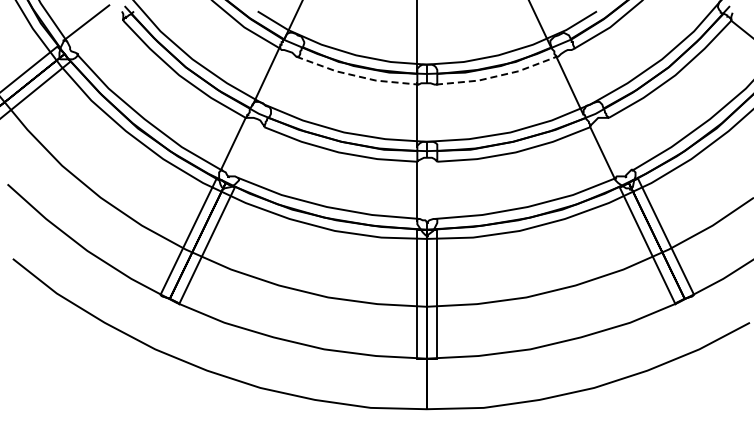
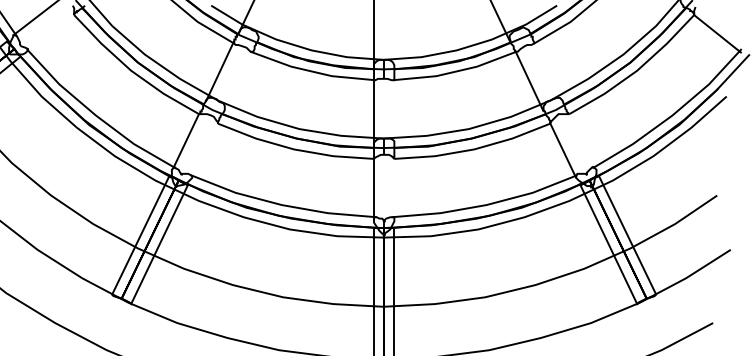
line: (356, 76) -> (311, 71), dashed -> solid
line: (498, 76) -> (456, 71), dashed -> solid

